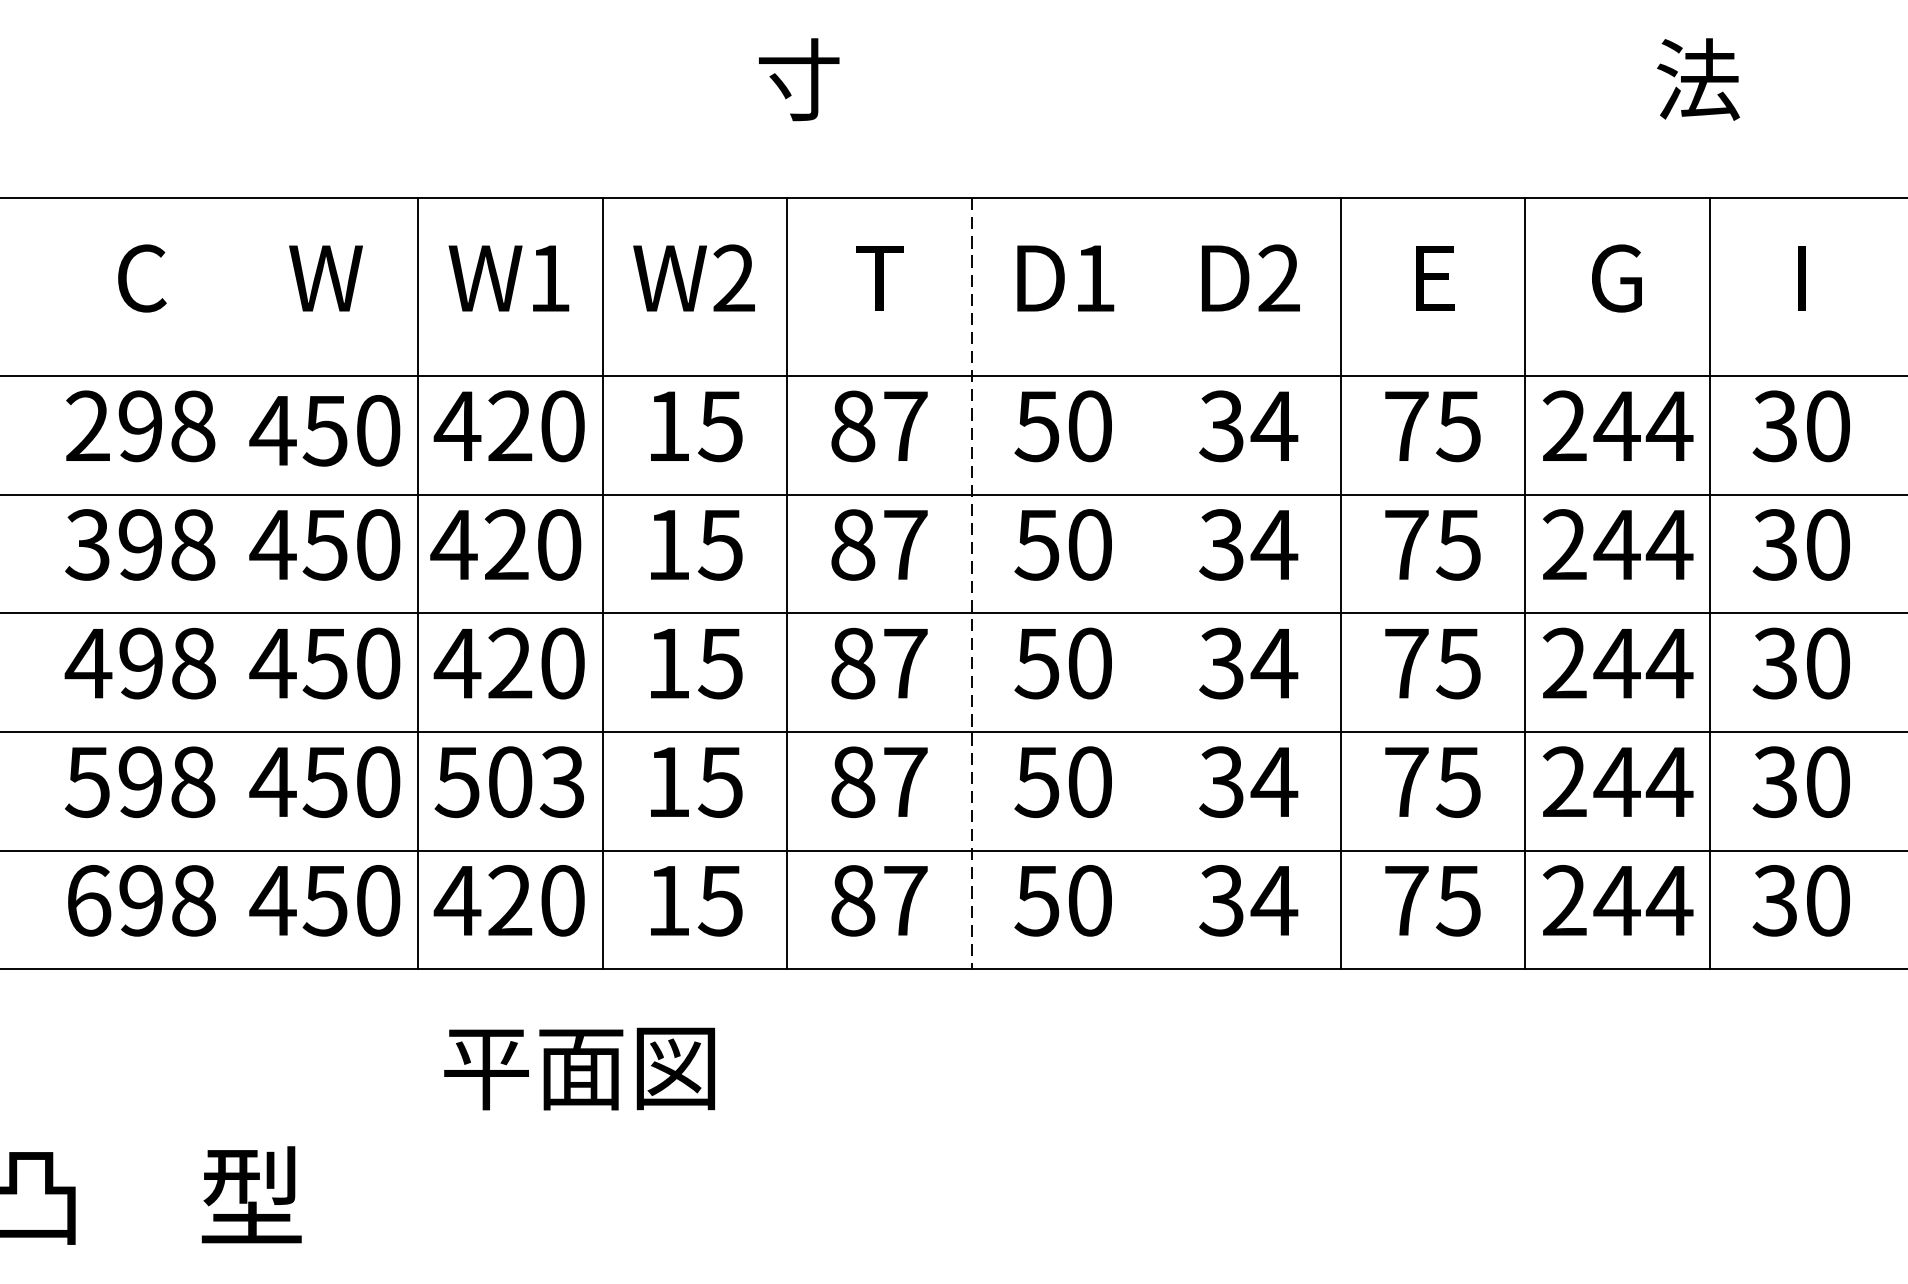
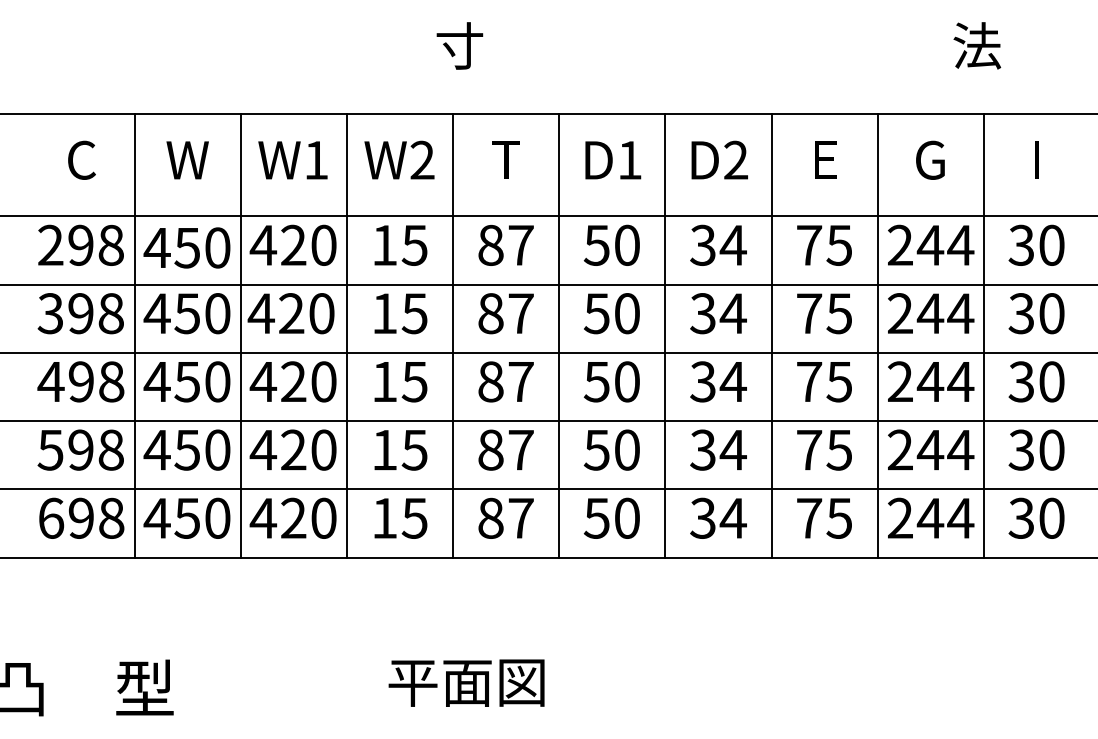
line: (233, 582) -> (134, 335), added
line: (972, 582) -> (559, 335), dashed -> solid
line: (1156, 582) -> (665, 335), added
text: (508, 781) -> (292, 449), 503 -> 420
text: (579, 1067) -> (466, 682), moved

